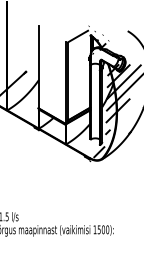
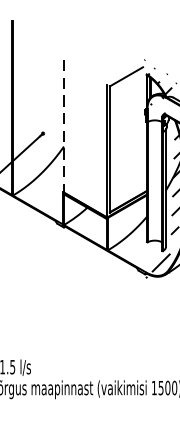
line: (38, 67) -> (63, 126), solid -> dashed

